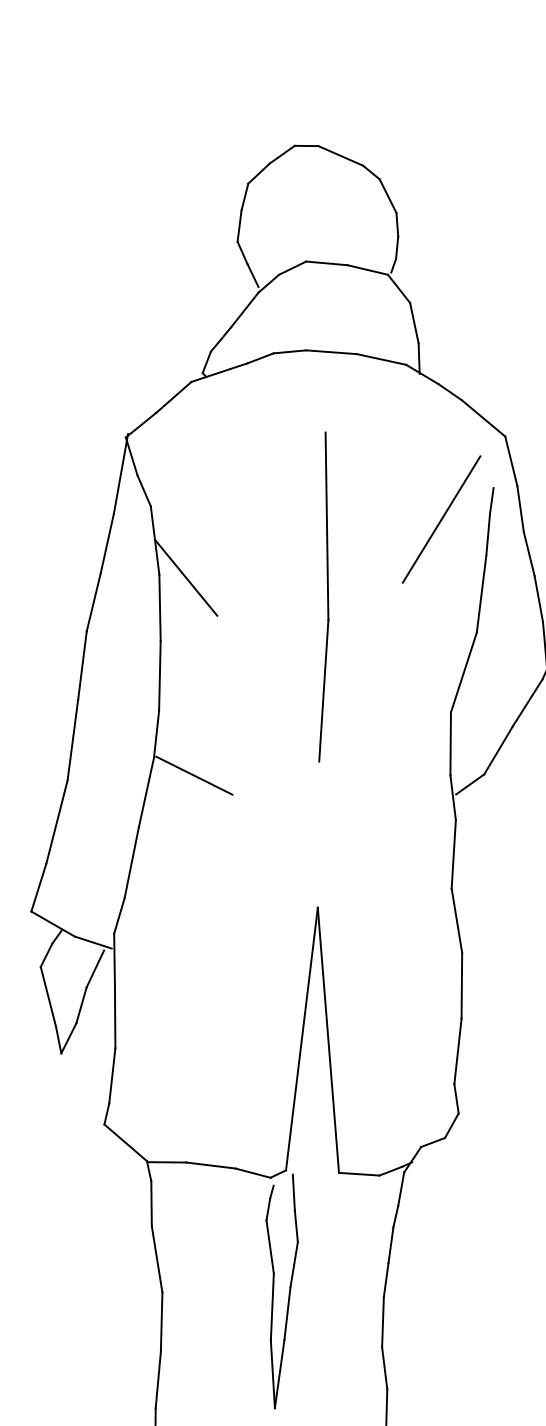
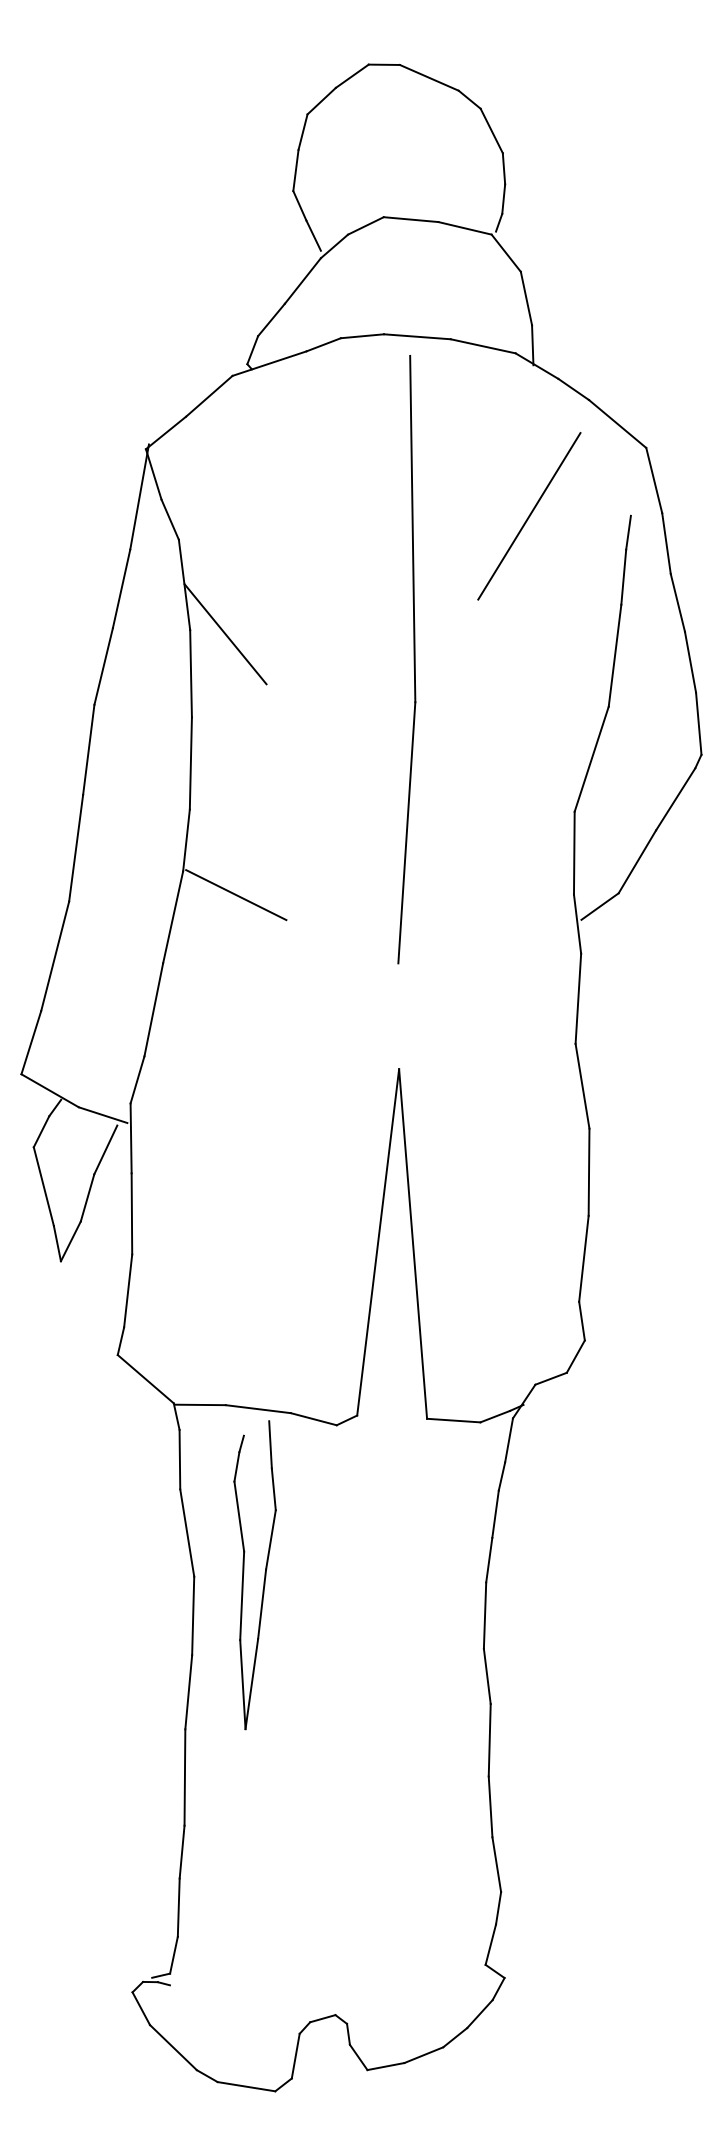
line: (441, 519) -> (529, 516), moved
part: (324, 597) -> (407, 659), size x1.4
part: (289, 1291) -> (264, 1575), moved

